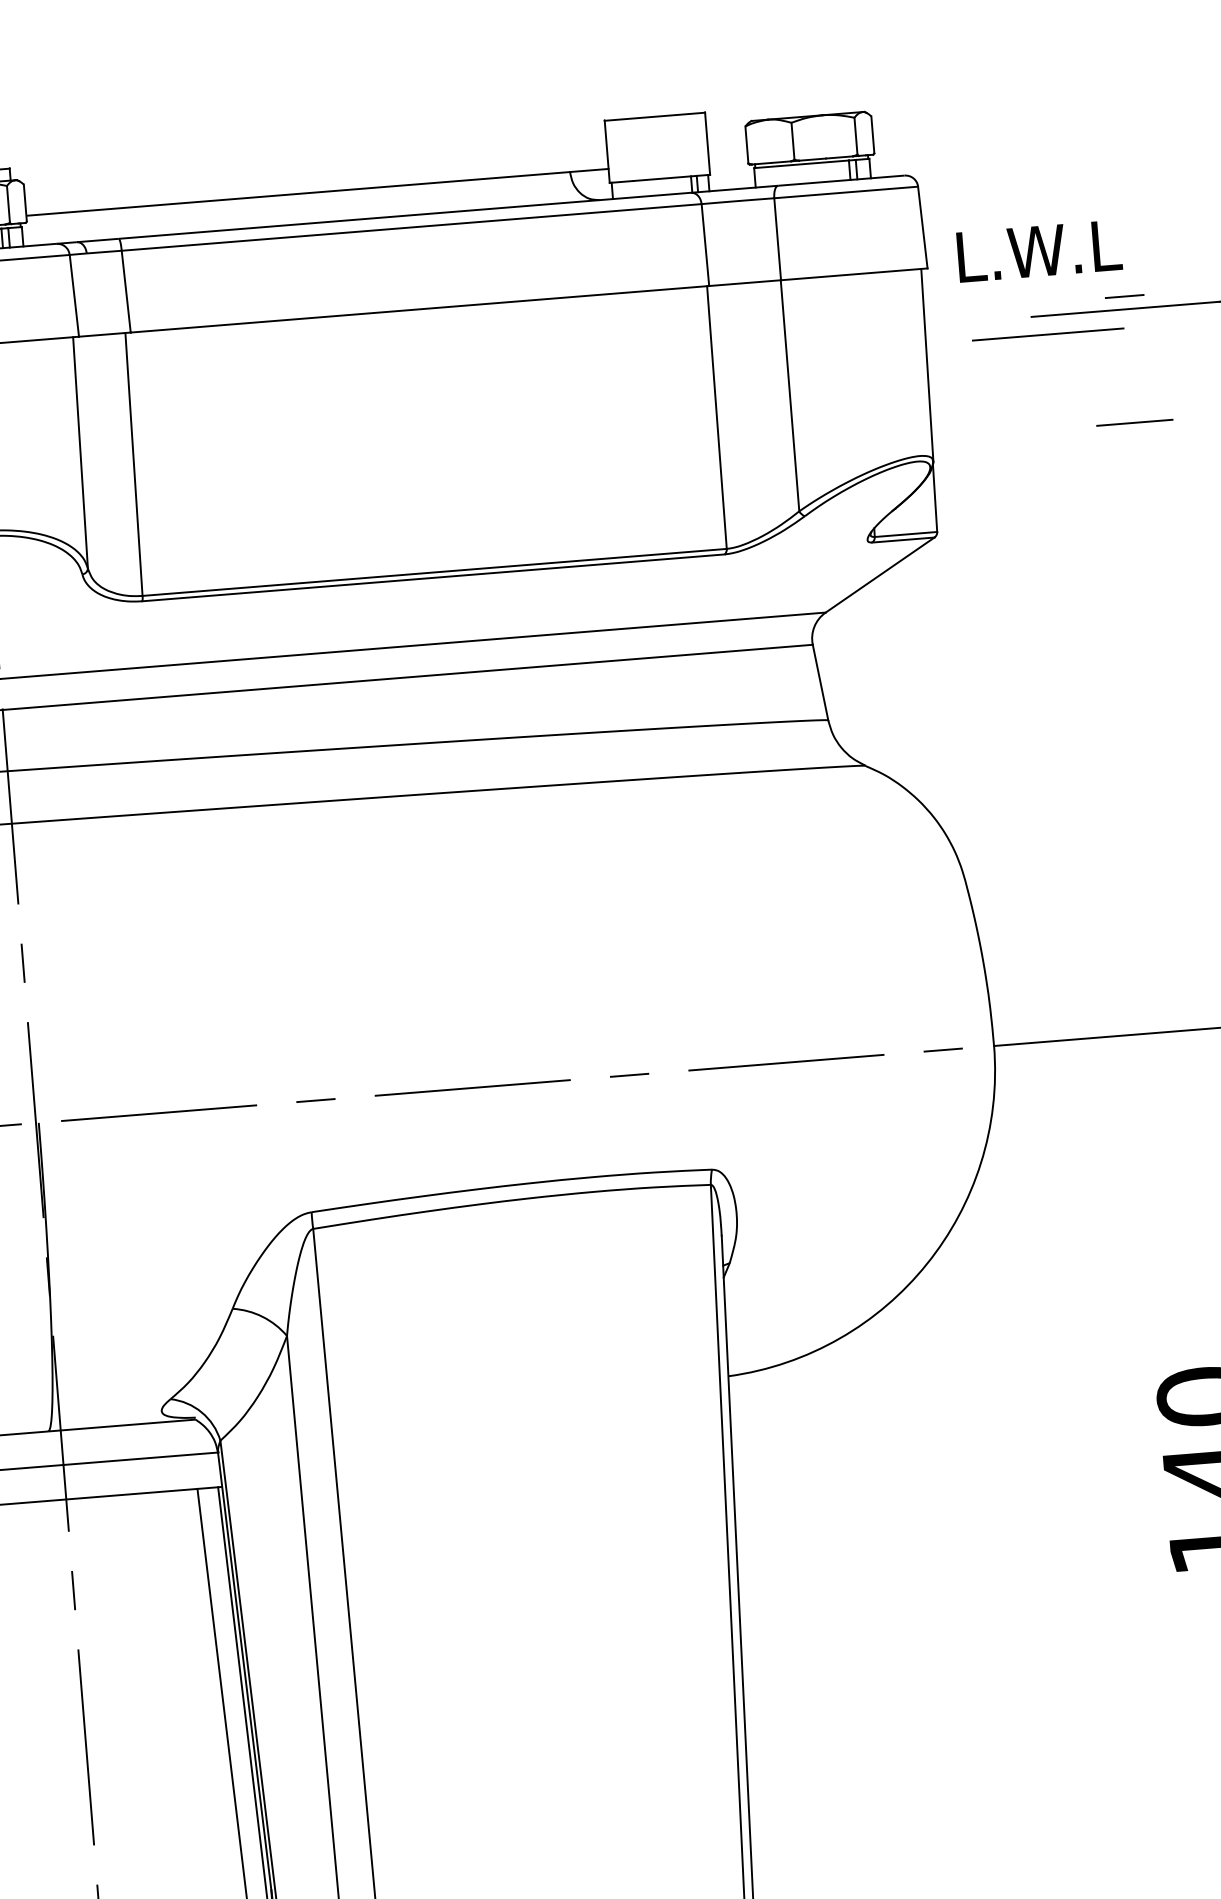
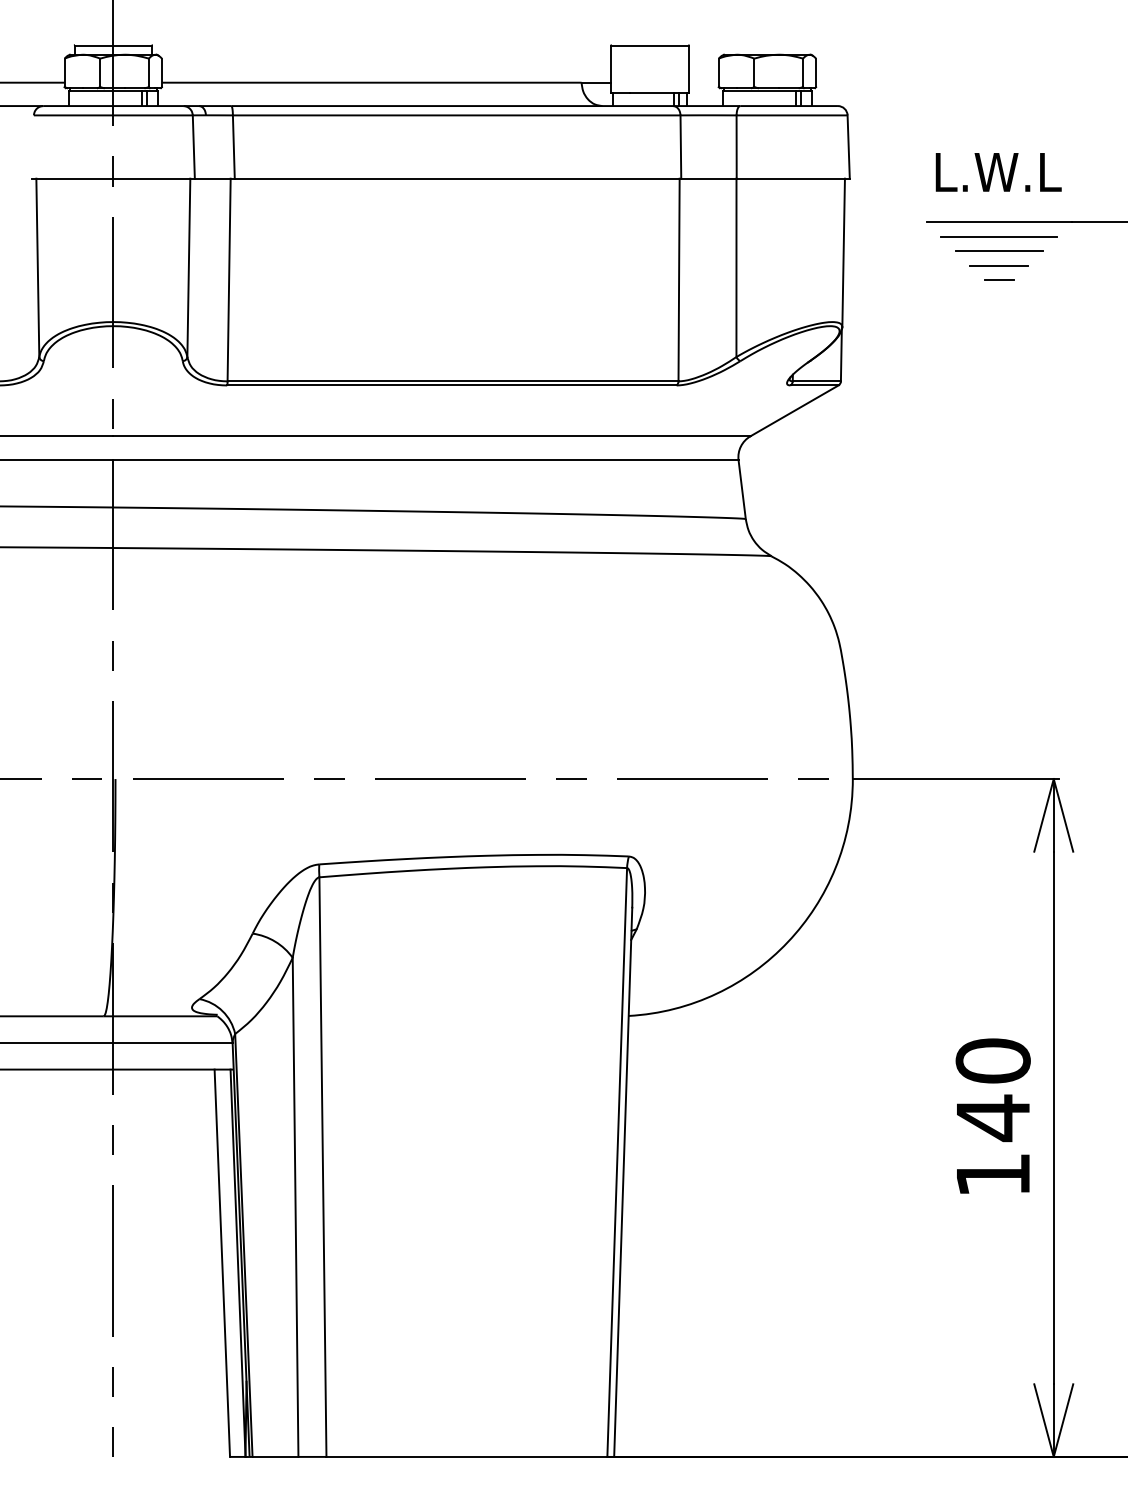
text: (1039, 251) -> (998, 172), moved
line: (1124, 295) -> (999, 279), moved
line: (1047, 334) -> (998, 236), moved
line: (1127, 347) -> (998, 251), added
line: (1133, 422) -> (998, 265), moved

